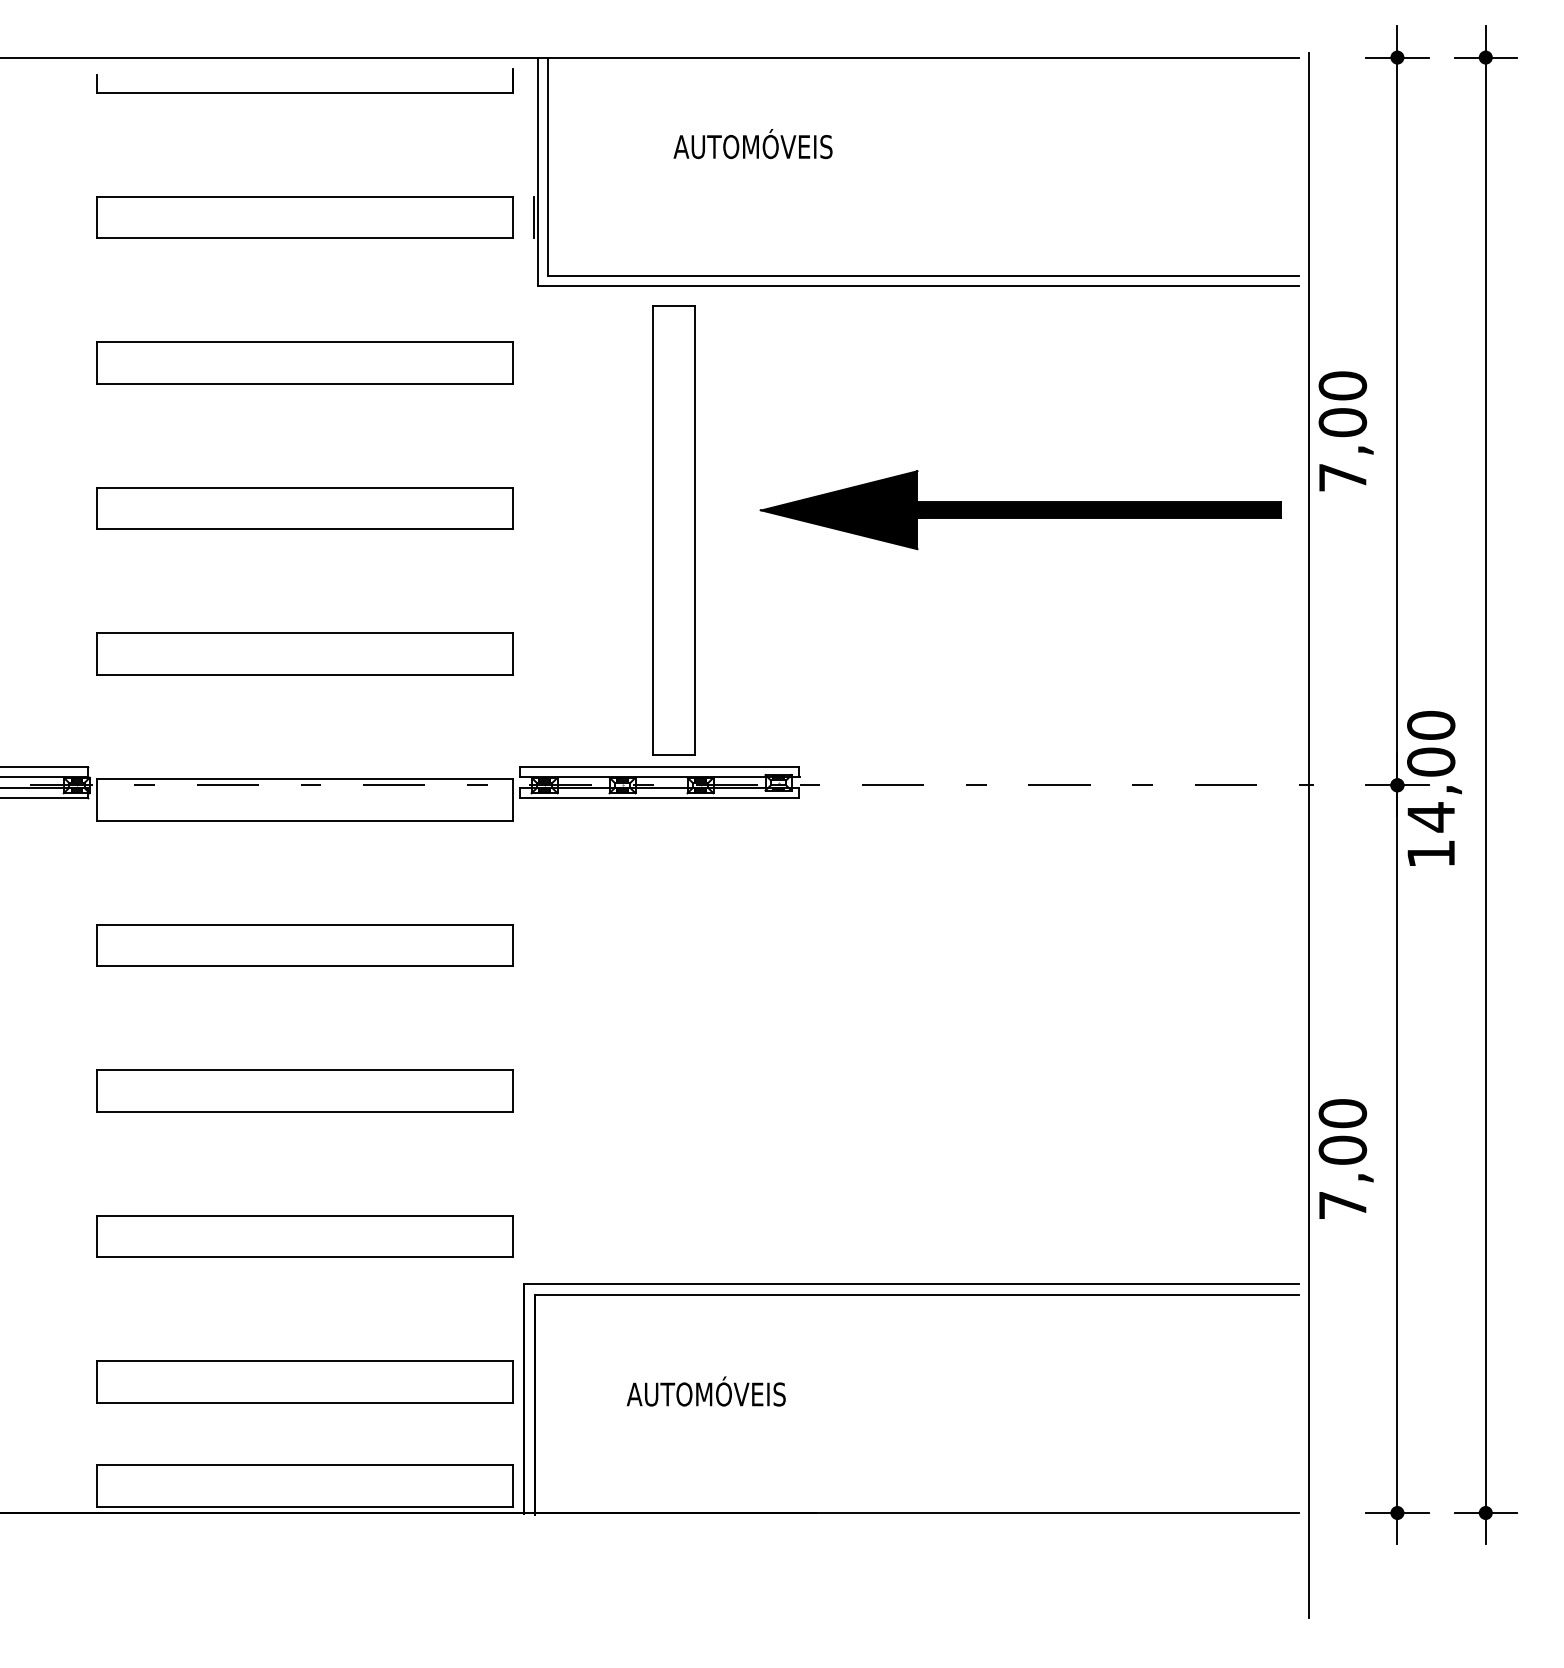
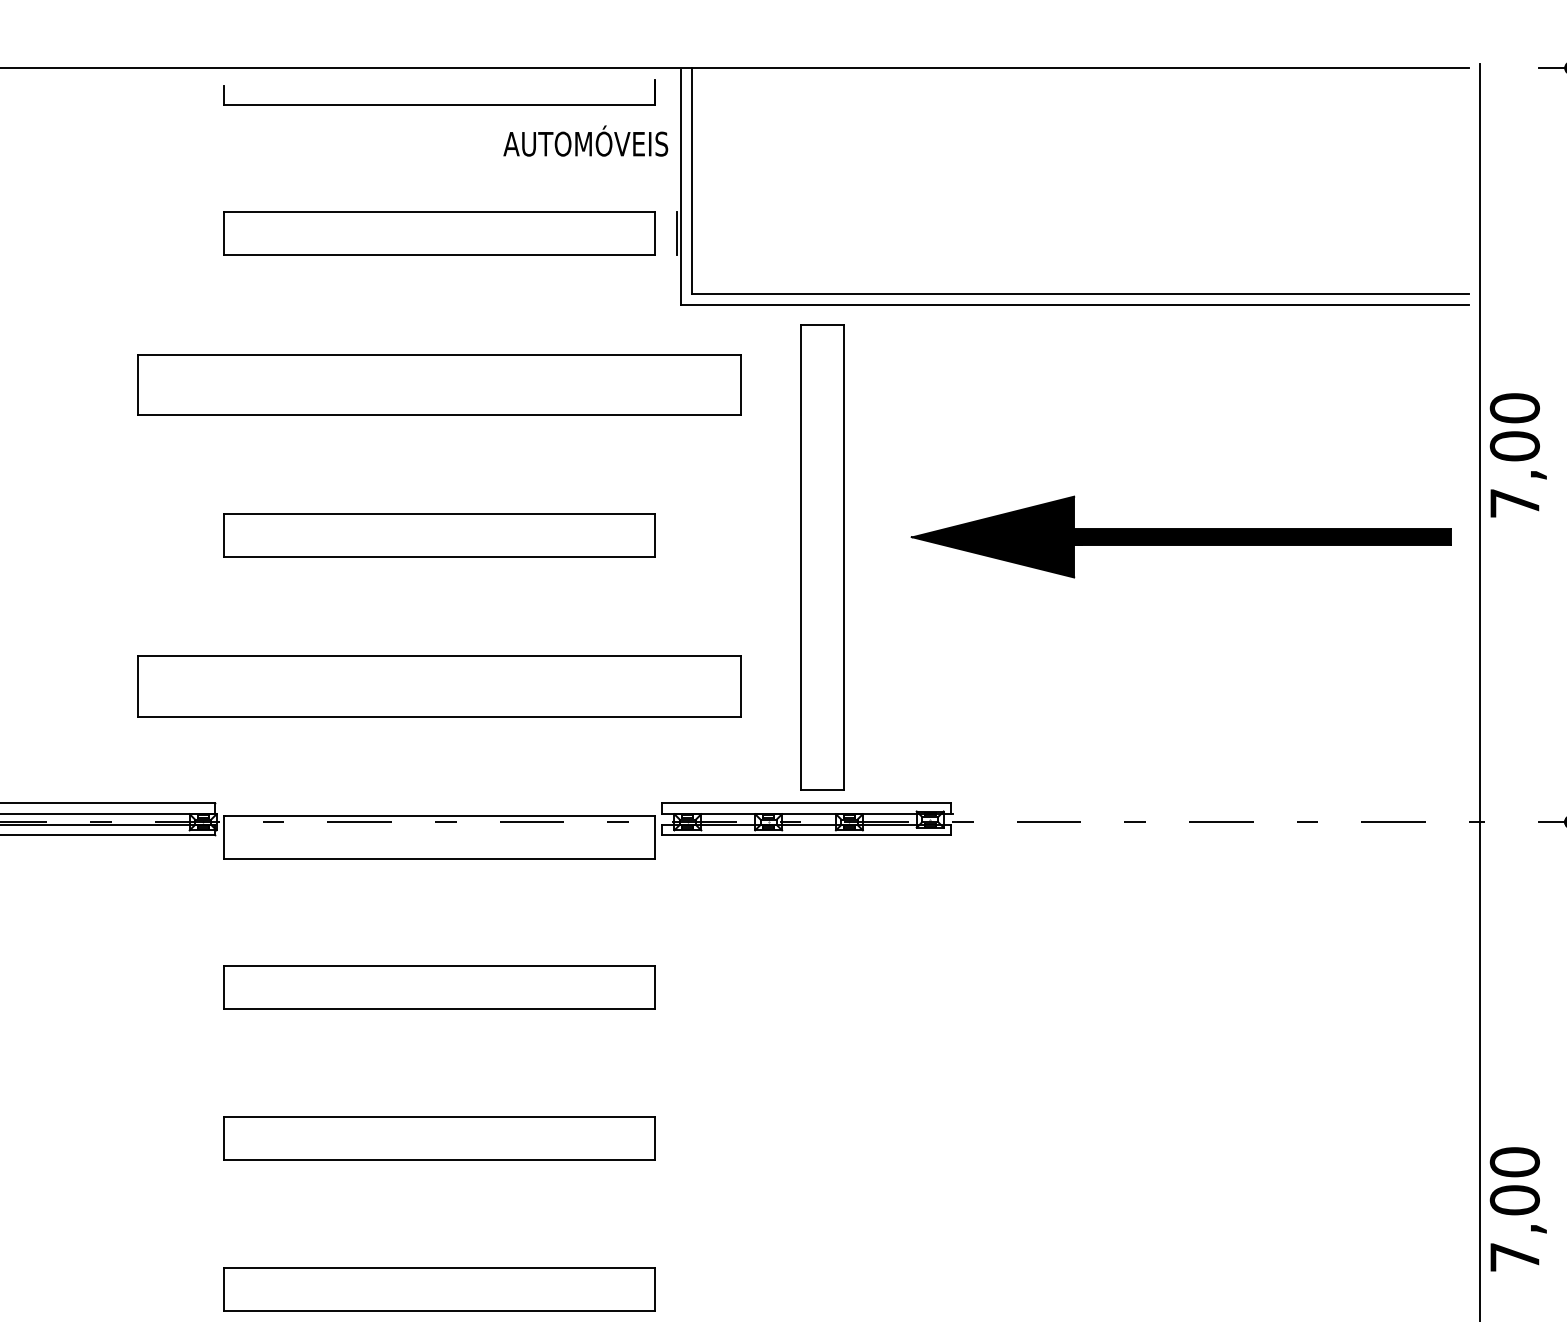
text: (752, 144) -> (585, 141), moved
part: (304, 362) -> (439, 384), size x1.4
part: (304, 653) -> (439, 685), size x1.4

